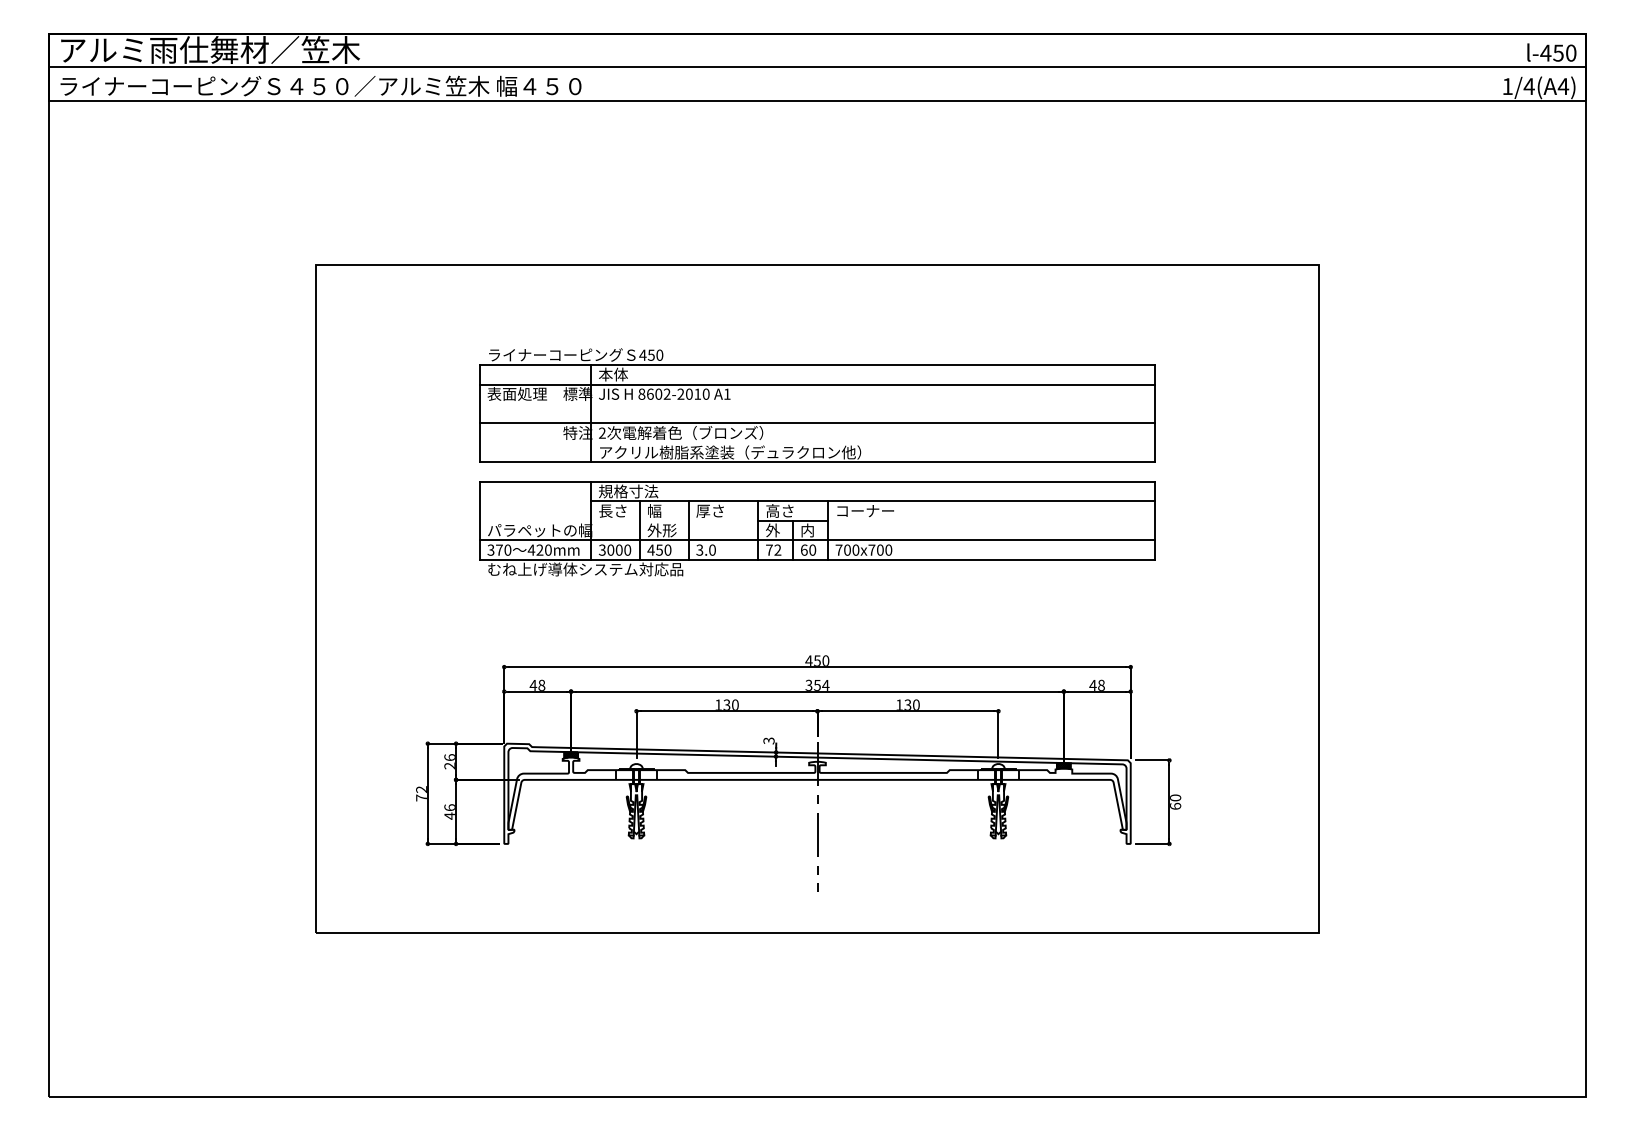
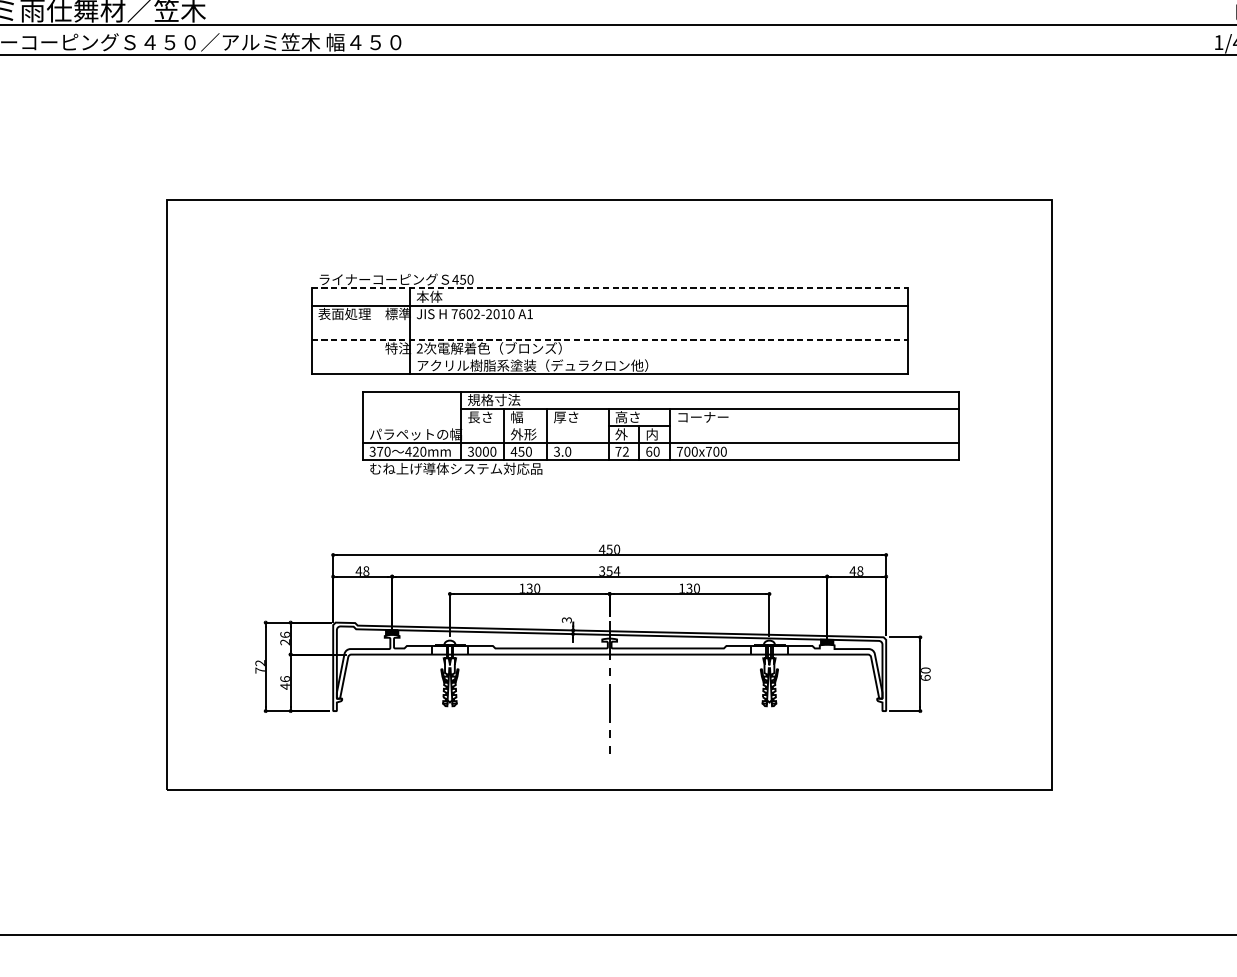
line: (817, 365) -> (609, 288), solid -> dashed
text: (641, 393) -> (454, 313), 8602-2010 -> 7602-2010
line: (817, 423) -> (609, 340), solid -> dashed
part: (817, 528) -> (660, 432), moved

